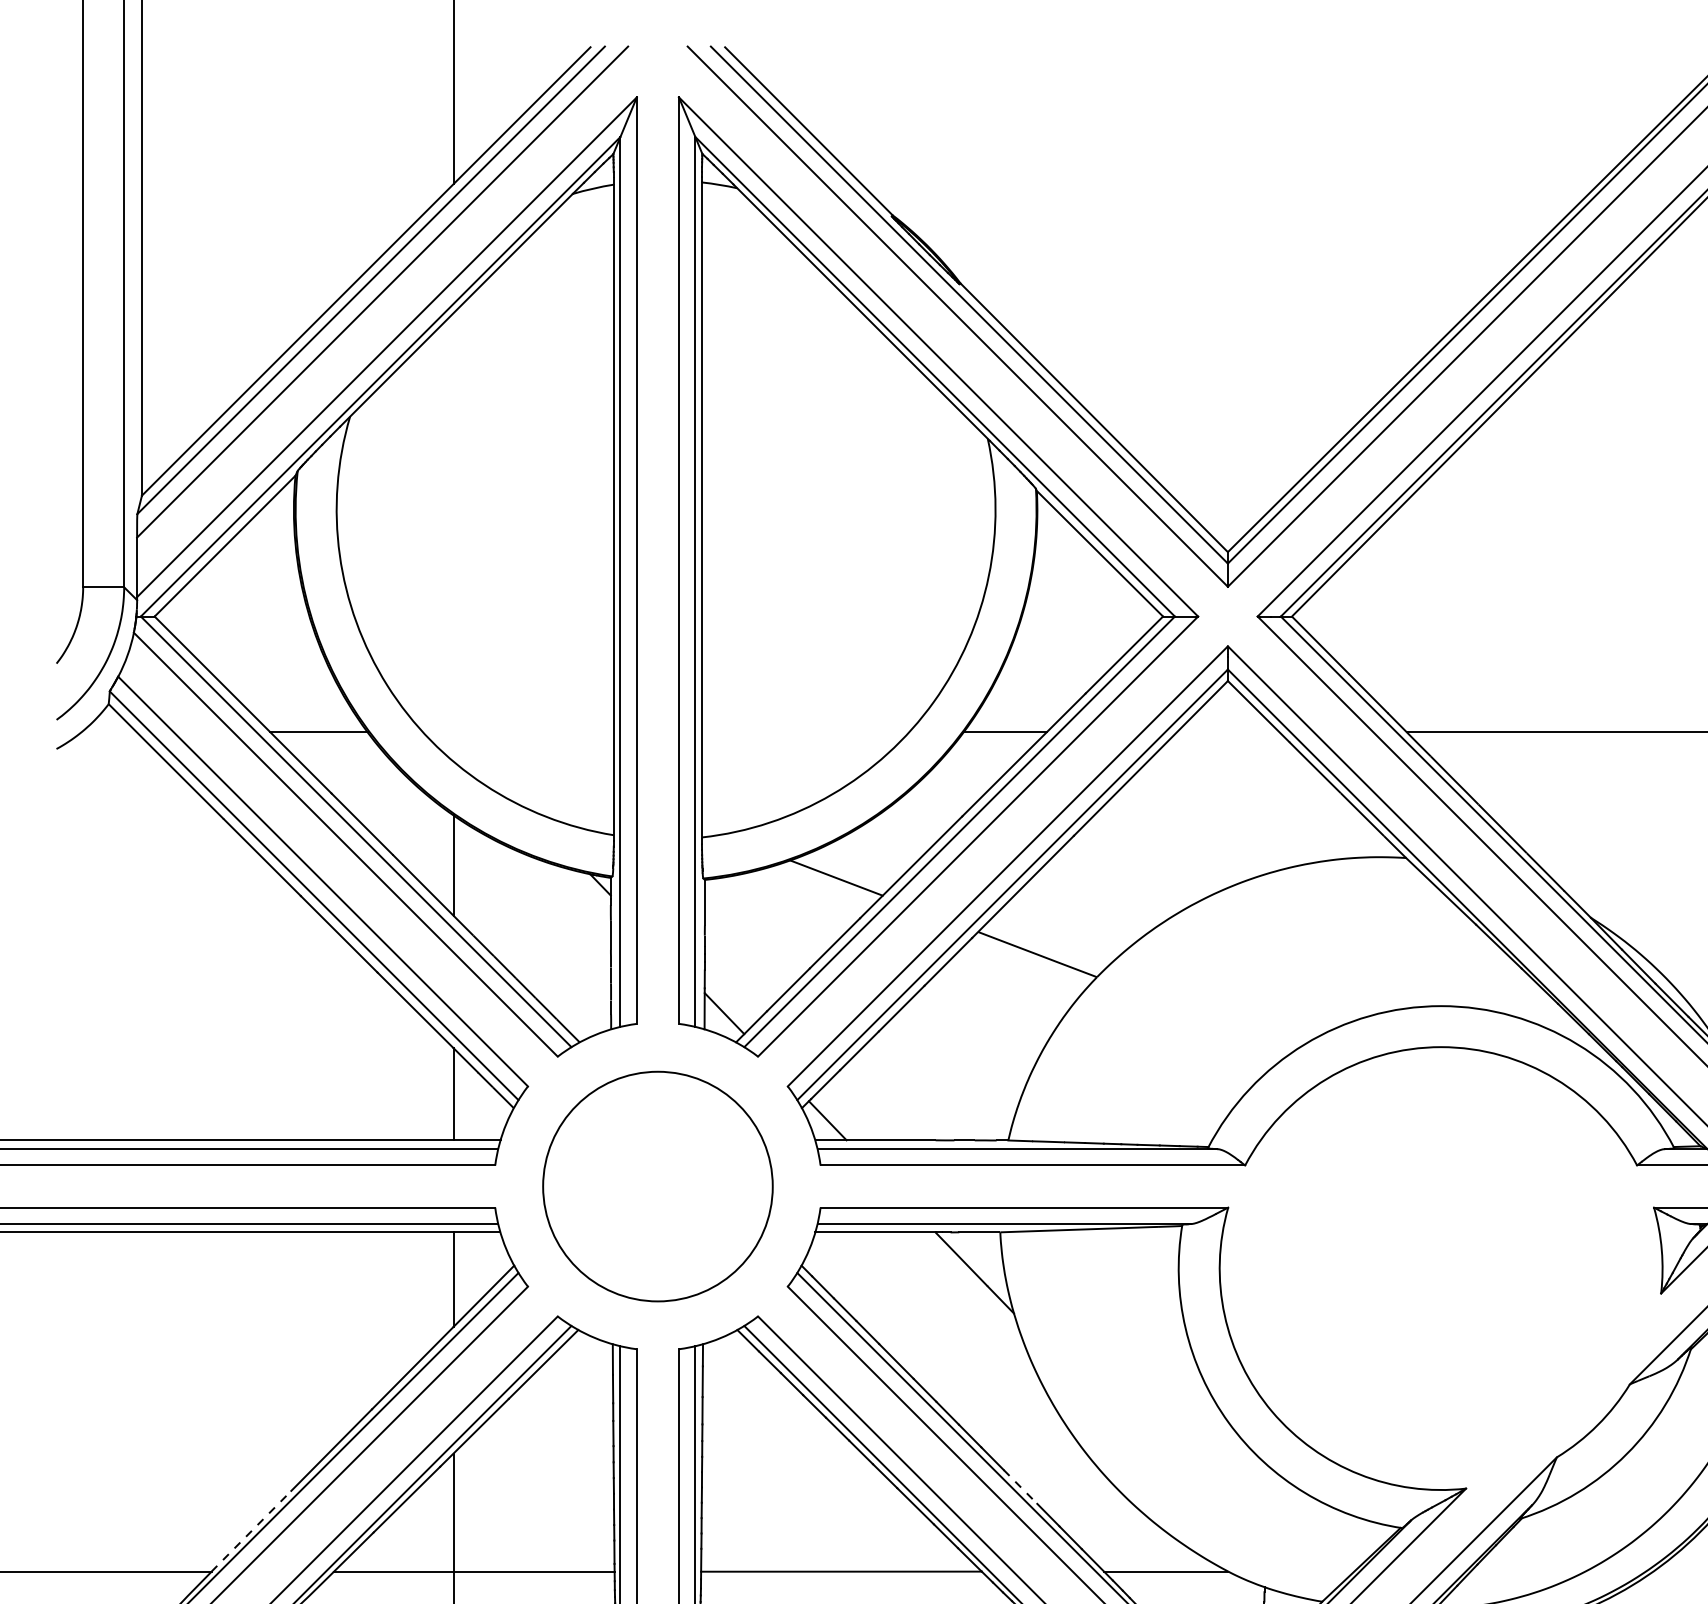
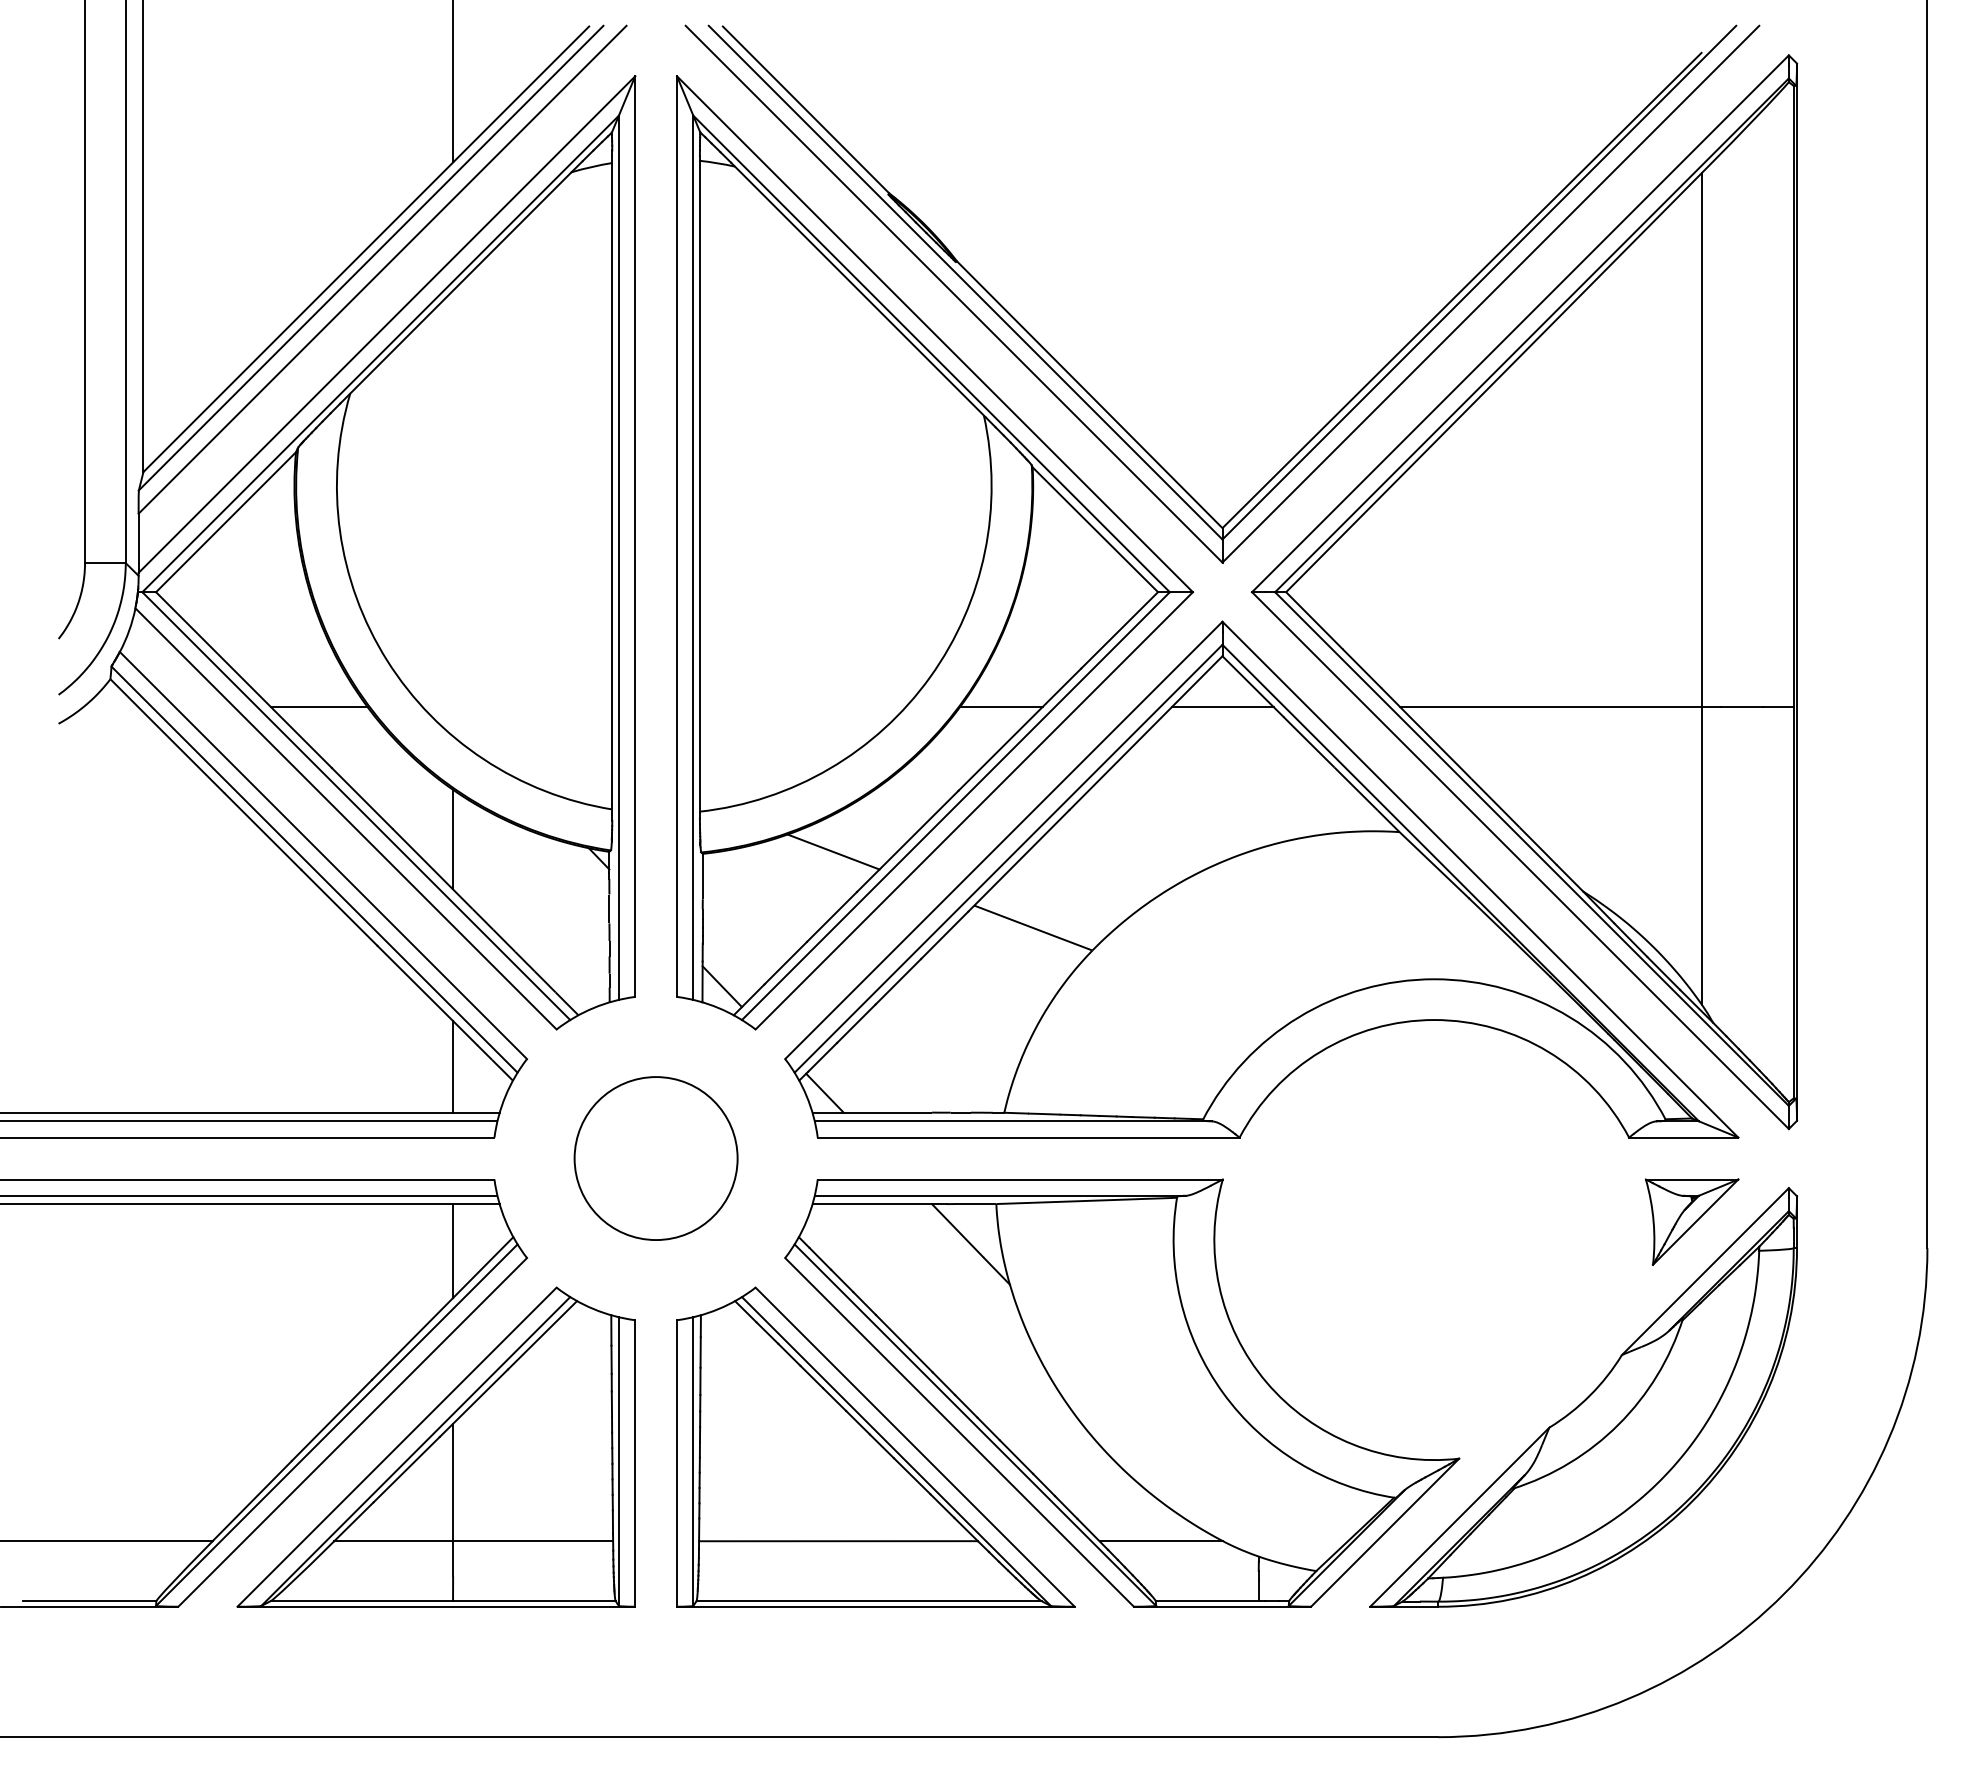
line: (1227, 732) -> (1222, 707), added
circle: (657, 1186) -> (655, 1158), size x0.71
line: (1020, 1487) -> (1016, 1457), dashed -> solid
line: (251, 1530) -> (252, 1500), dashed -> solid

